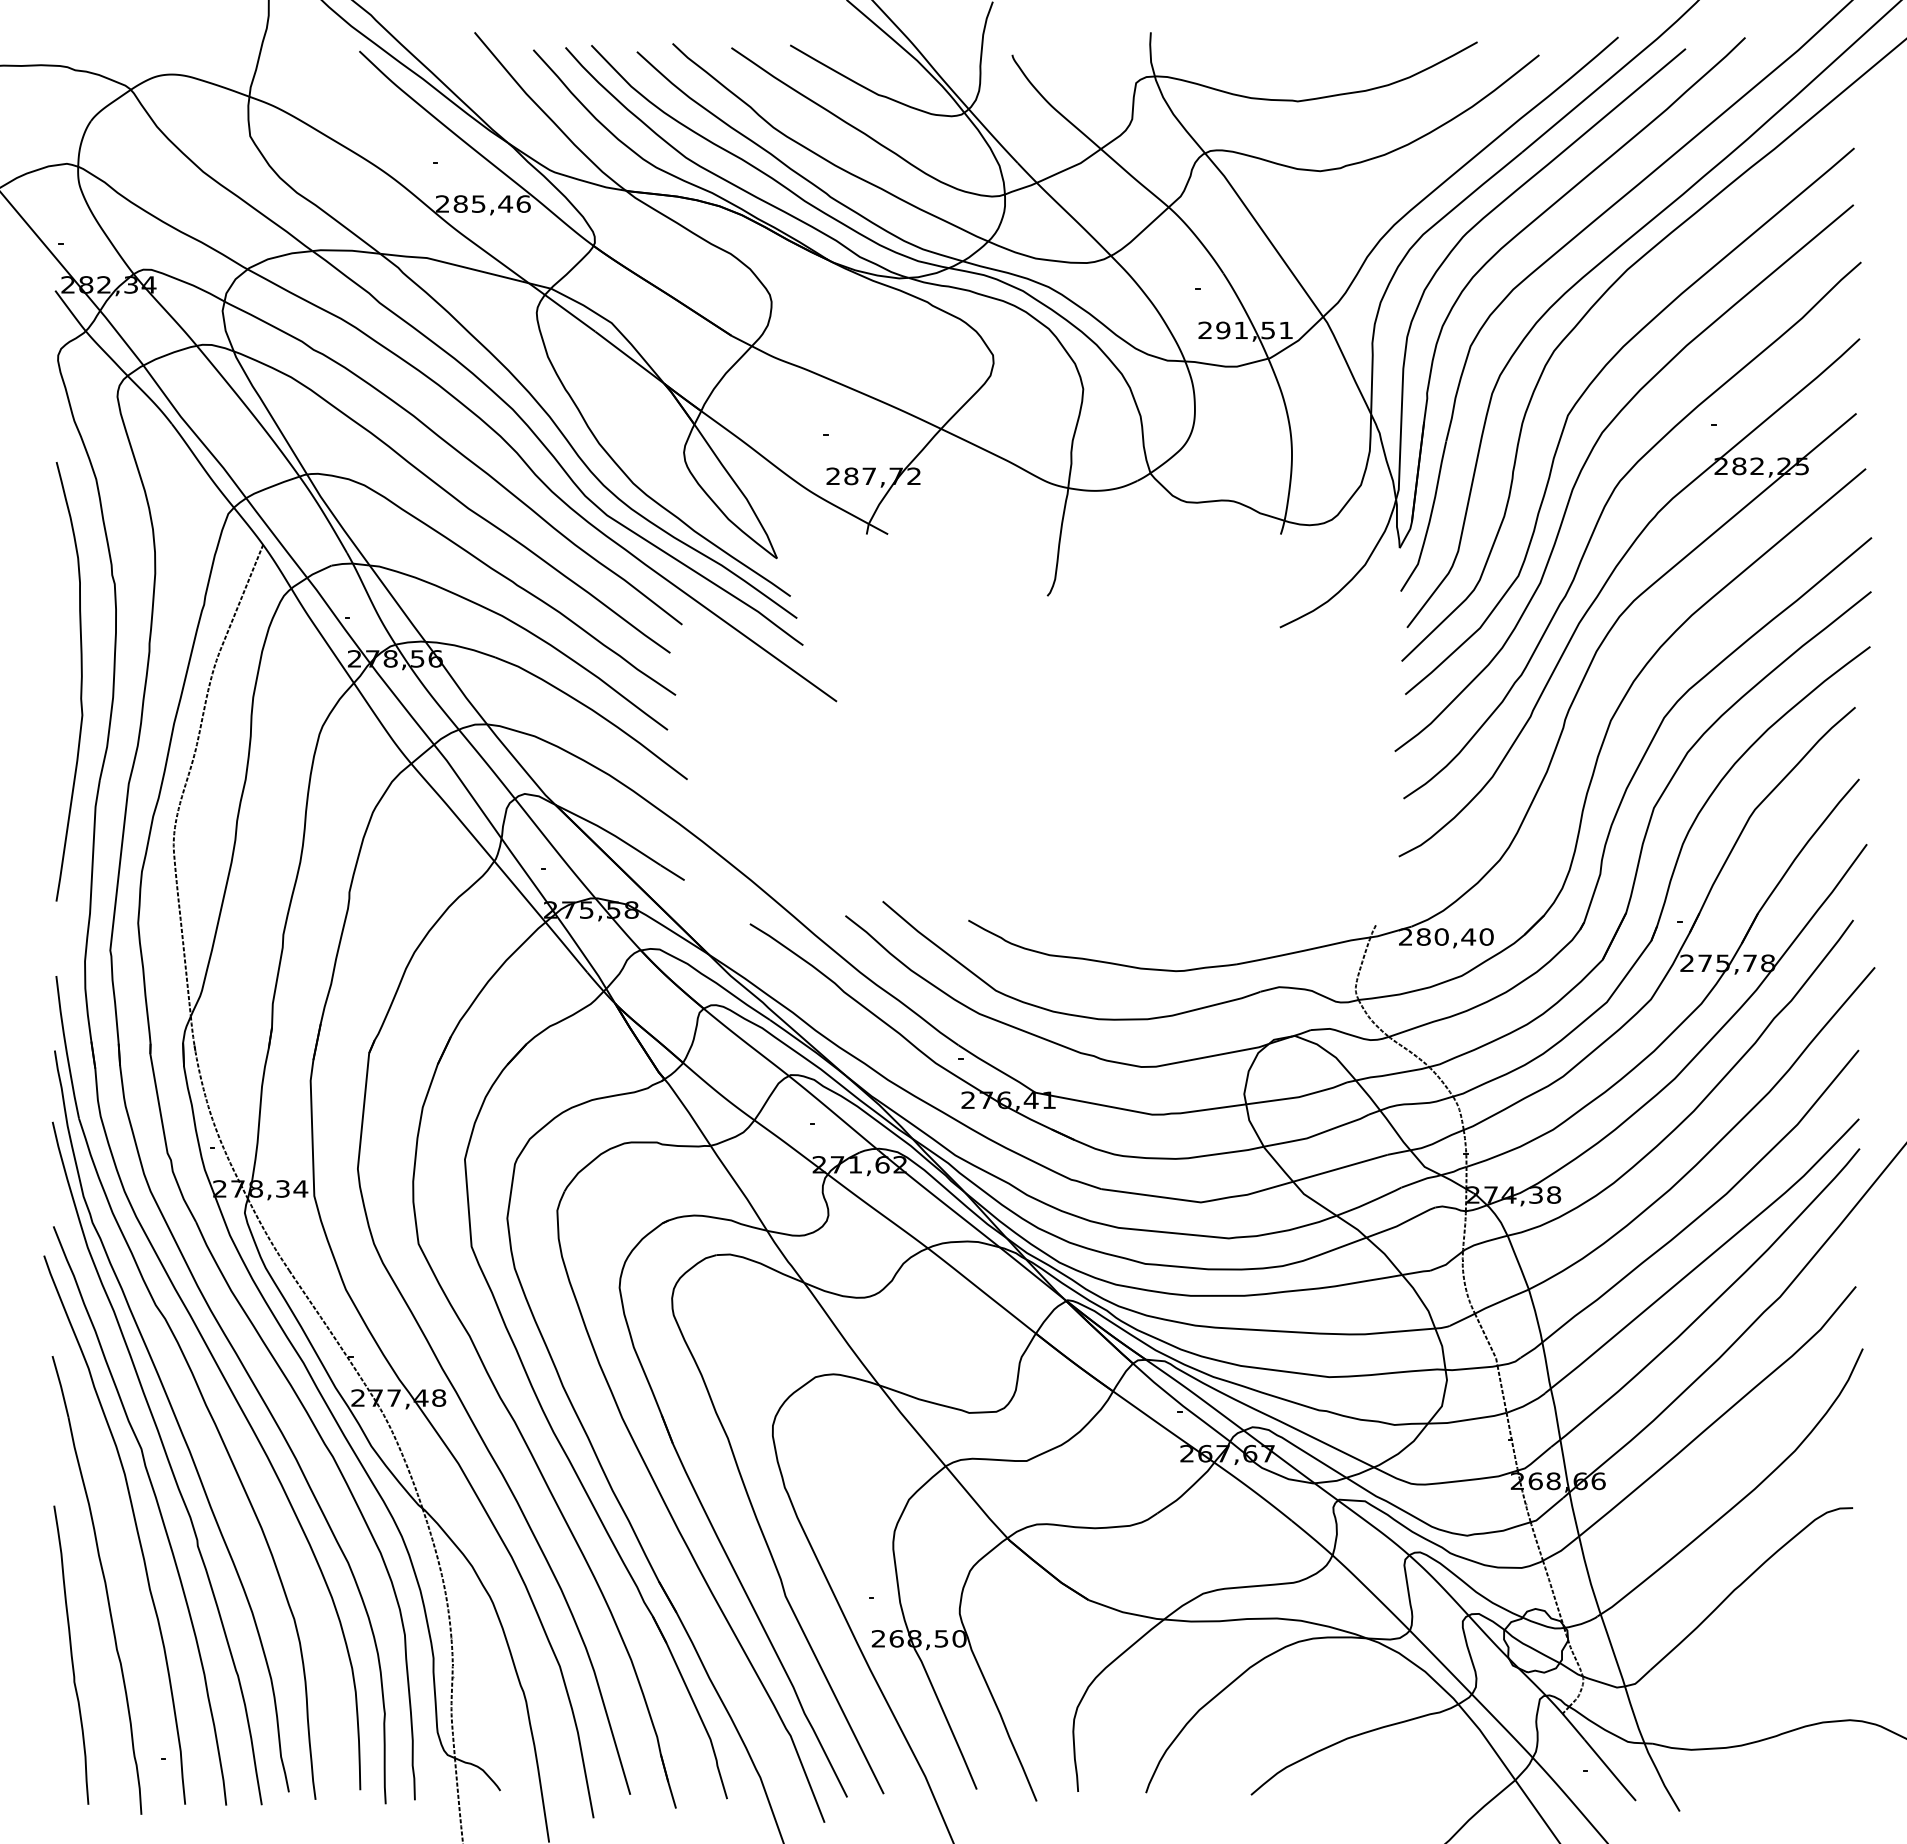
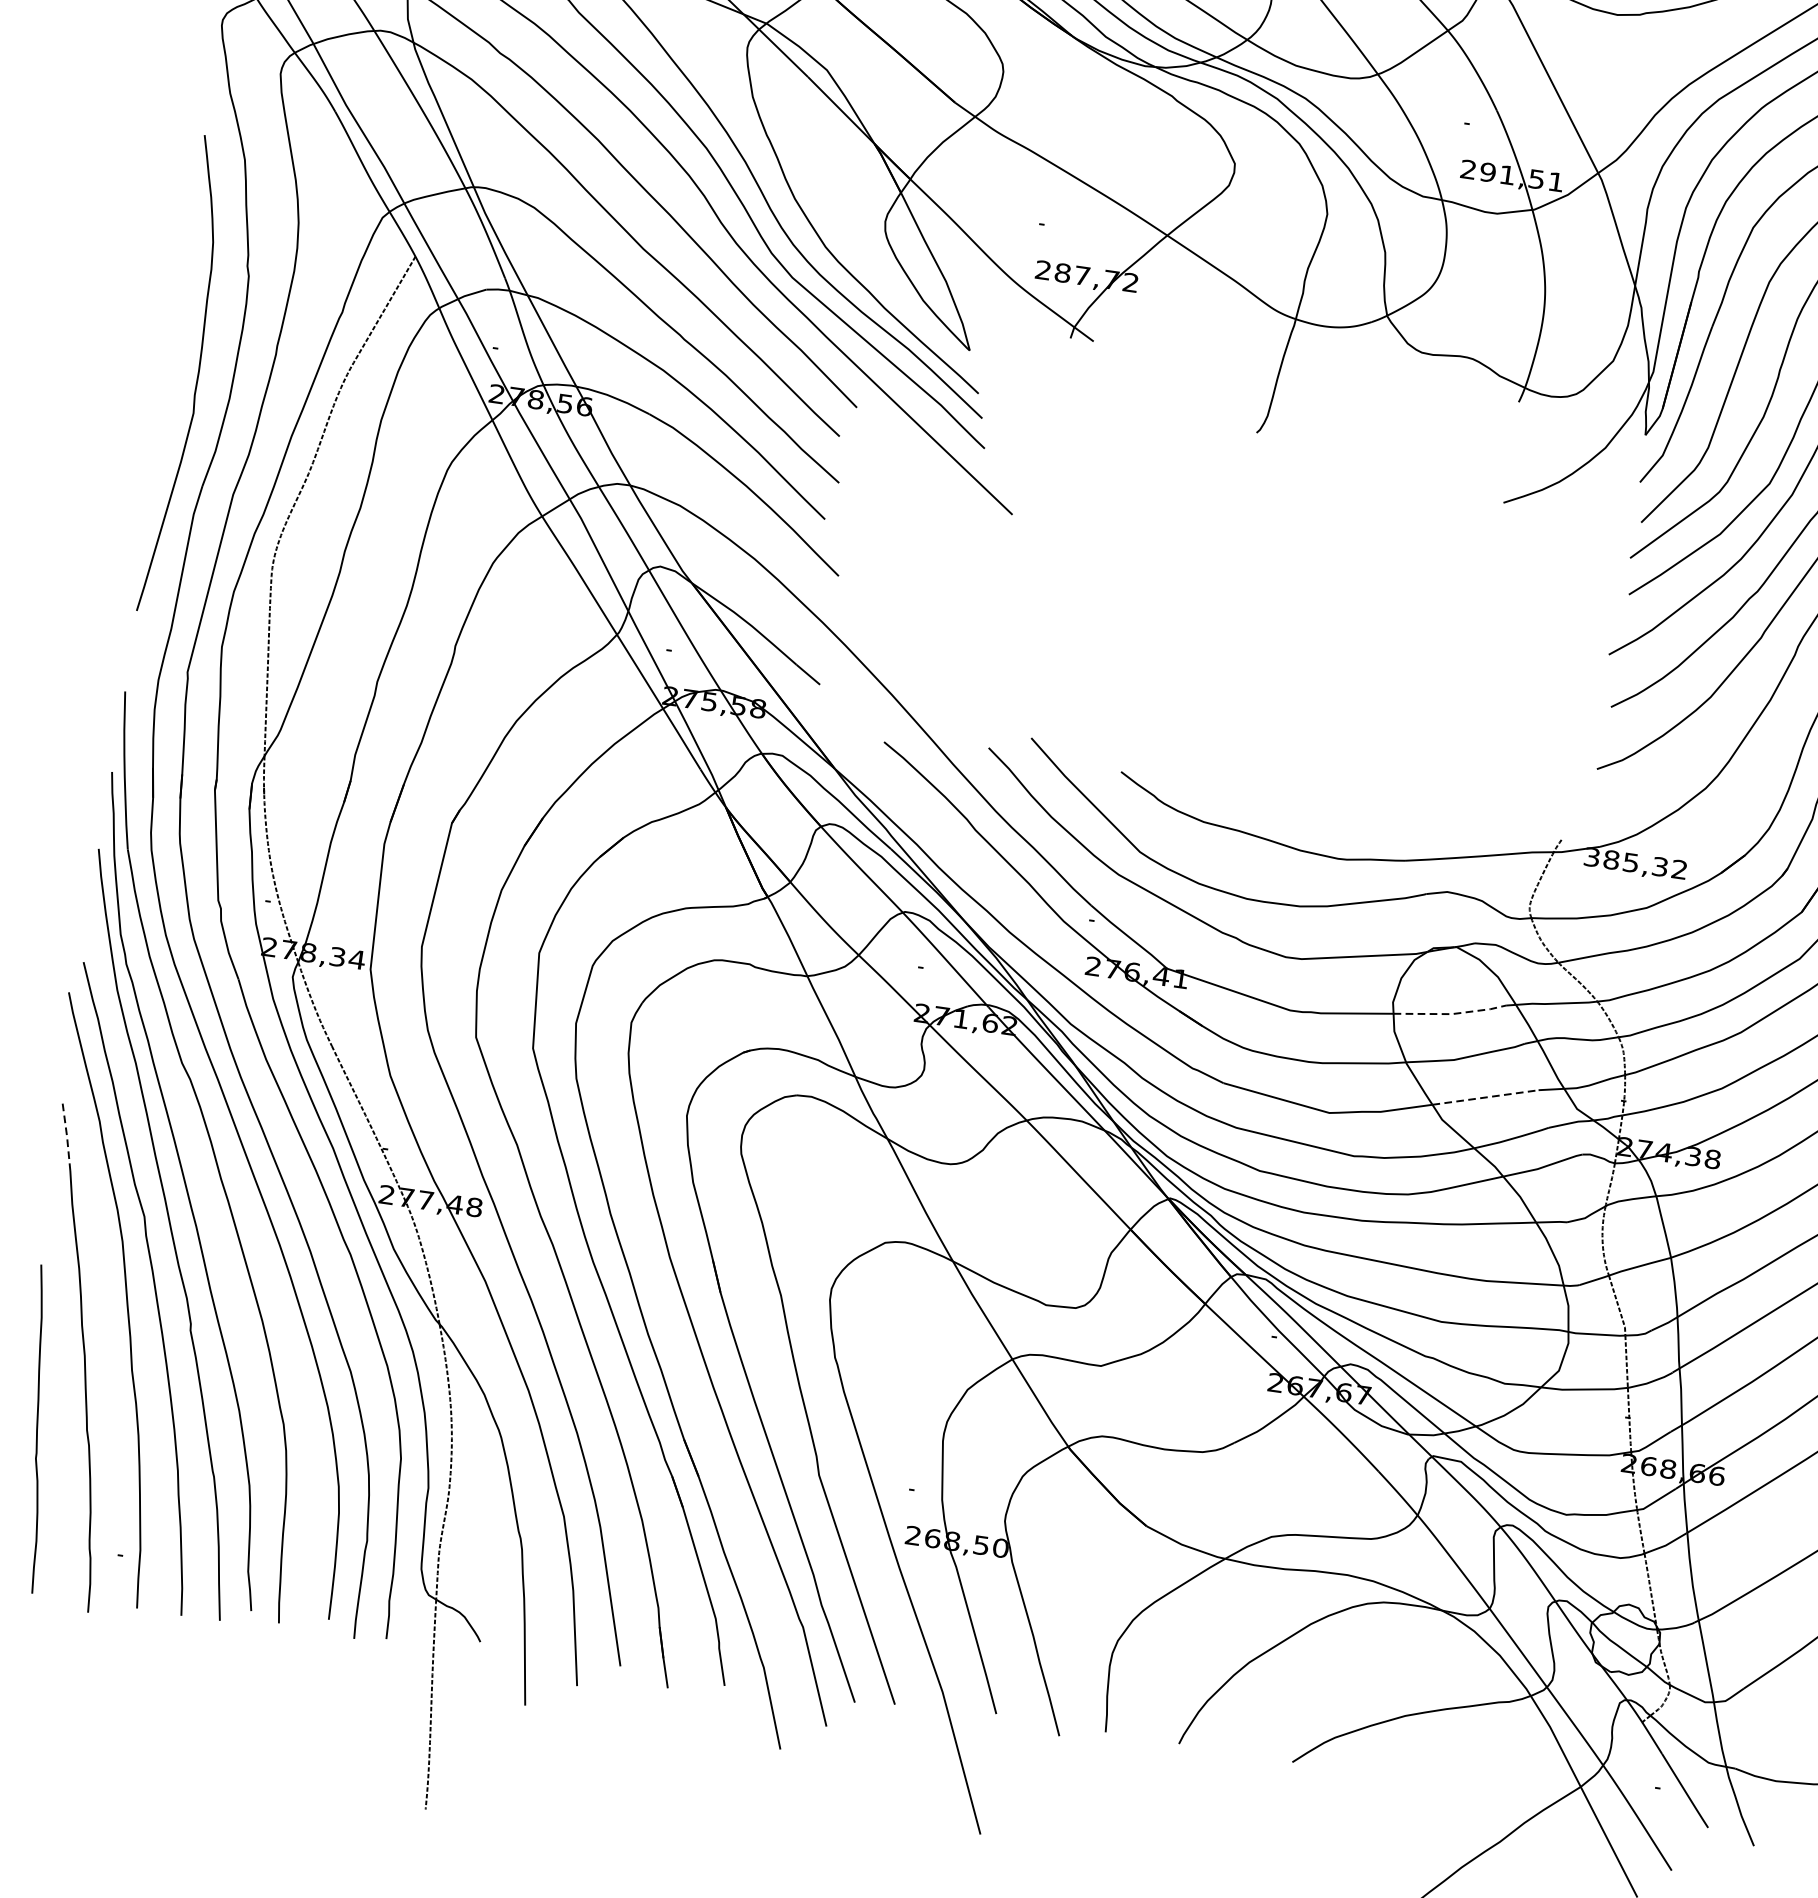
text: (1446, 936) -> (1636, 862), 280,40 -> 385,32
line: (1299, 1097) -> (1452, 1014), solid -> dashed
line: (1341, 1168) -> (1486, 1097), solid -> dashed
line: (61, 1386) -> (67, 1136), solid -> dashed

